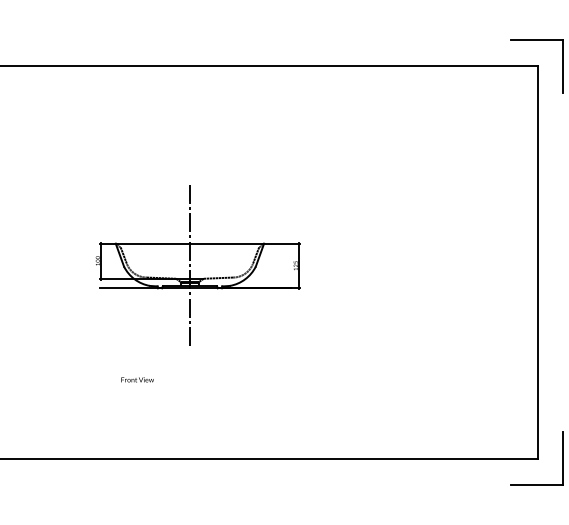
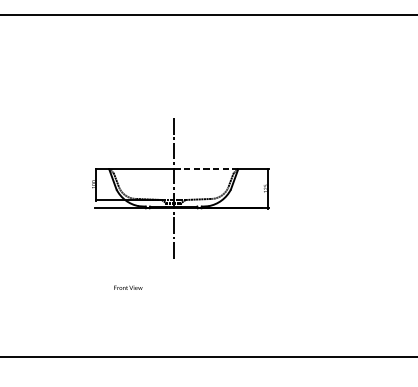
line: (226, 243) -> (205, 169), solid -> dashed

